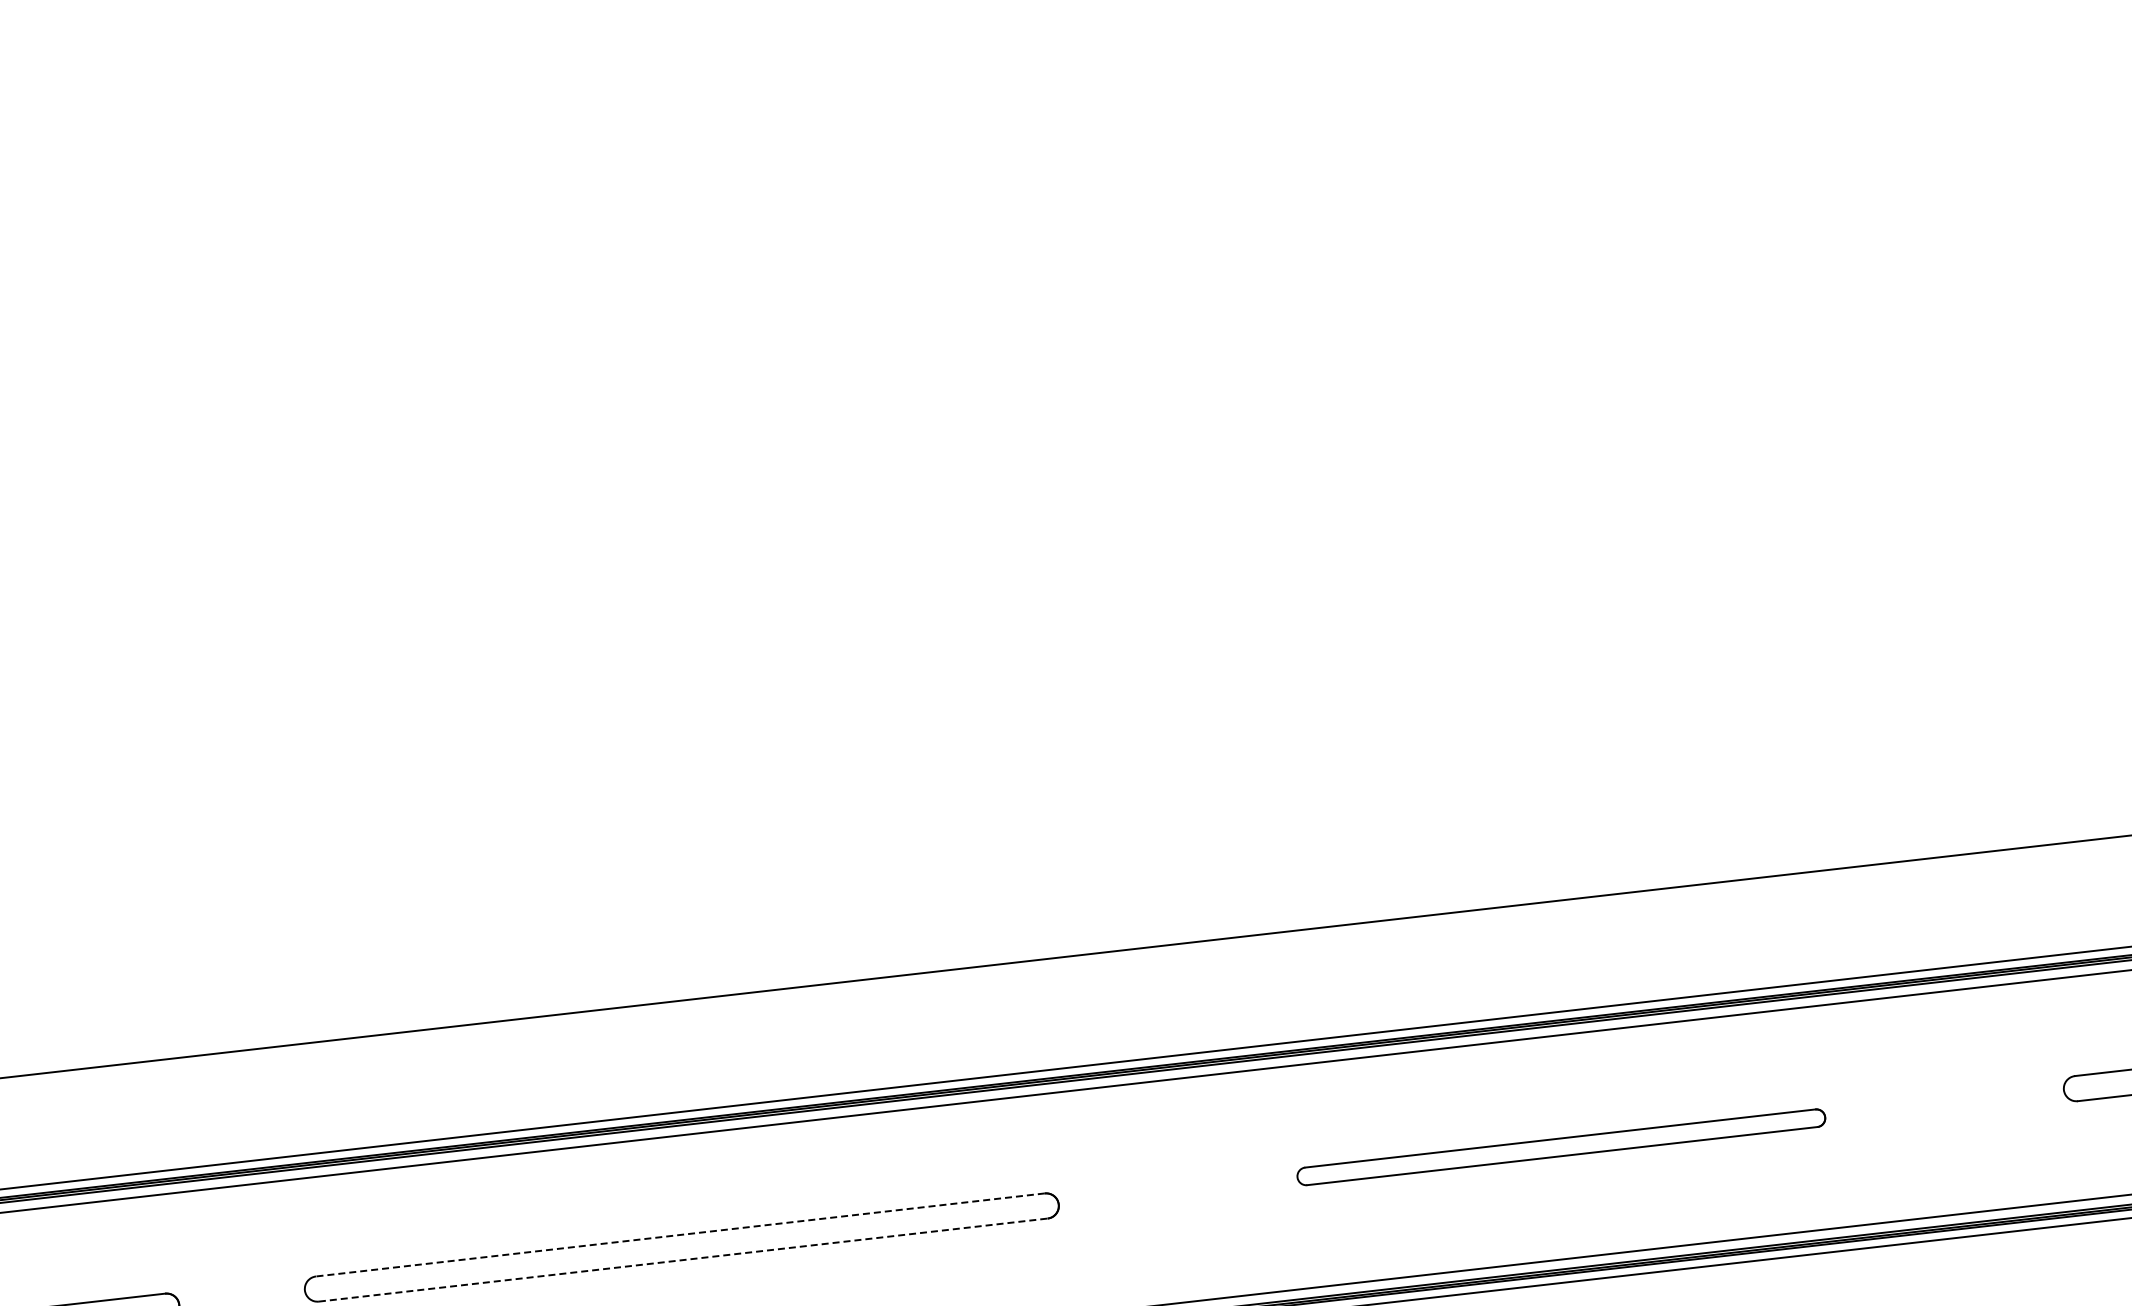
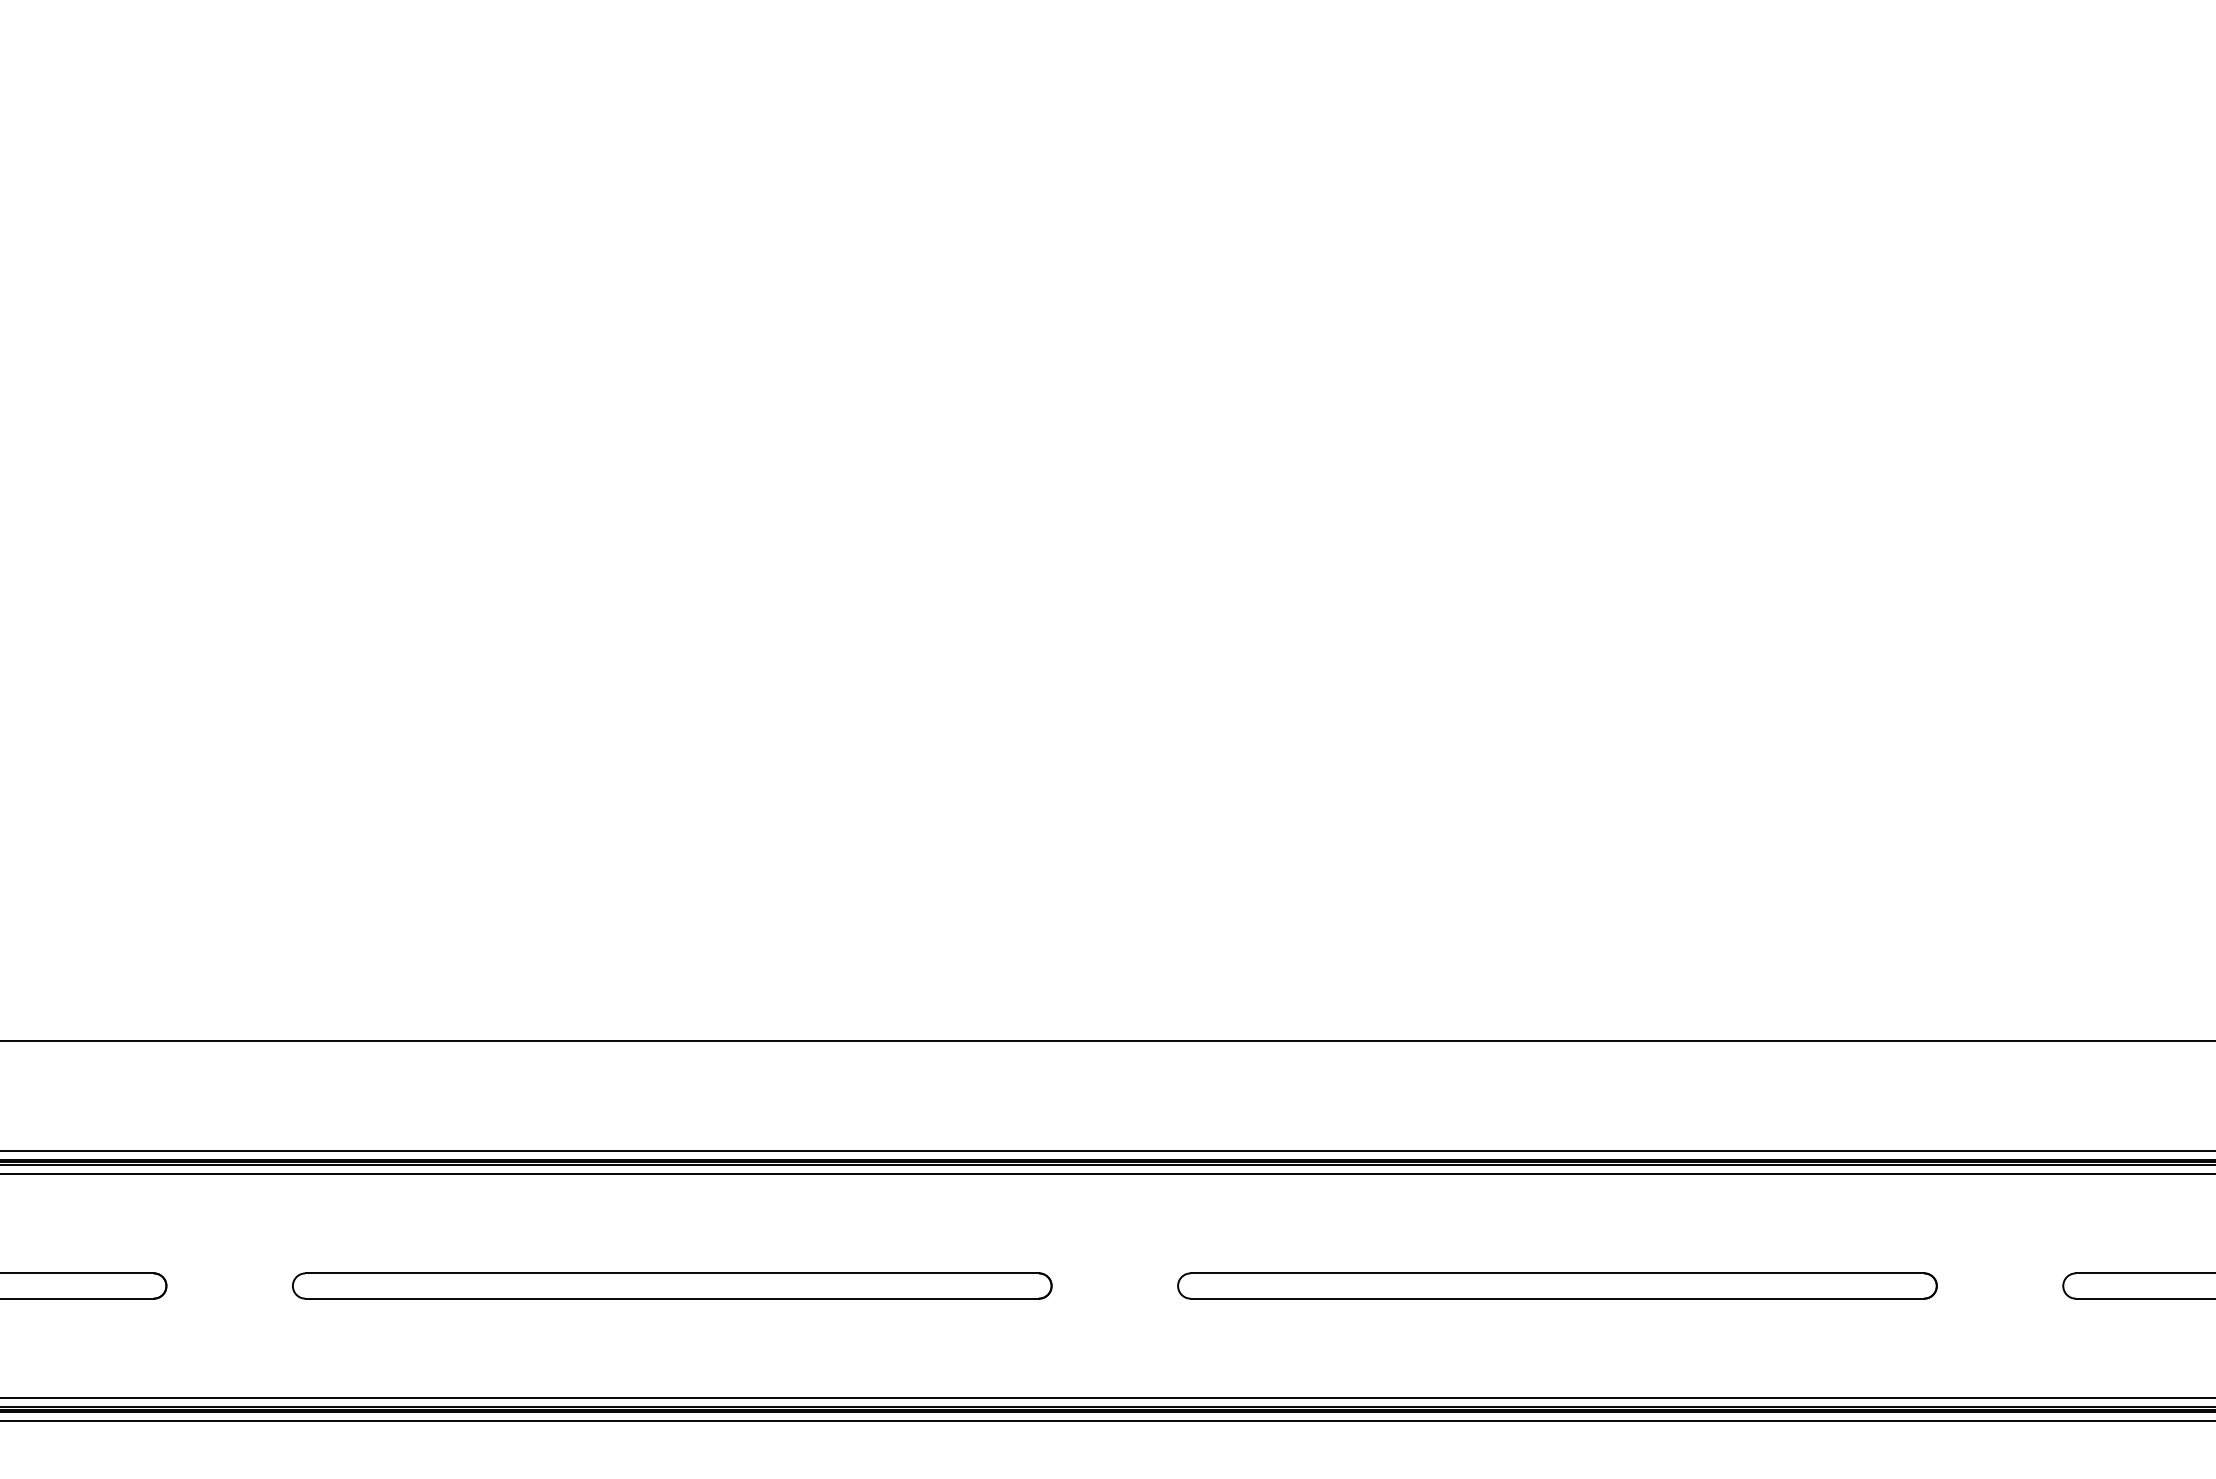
part: (1561, 1146) -> (1557, 1285), size x1.43
line: (680, 1235) -> (672, 1273), dashed -> solid
line: (683, 1259) -> (672, 1298), dashed -> solid

